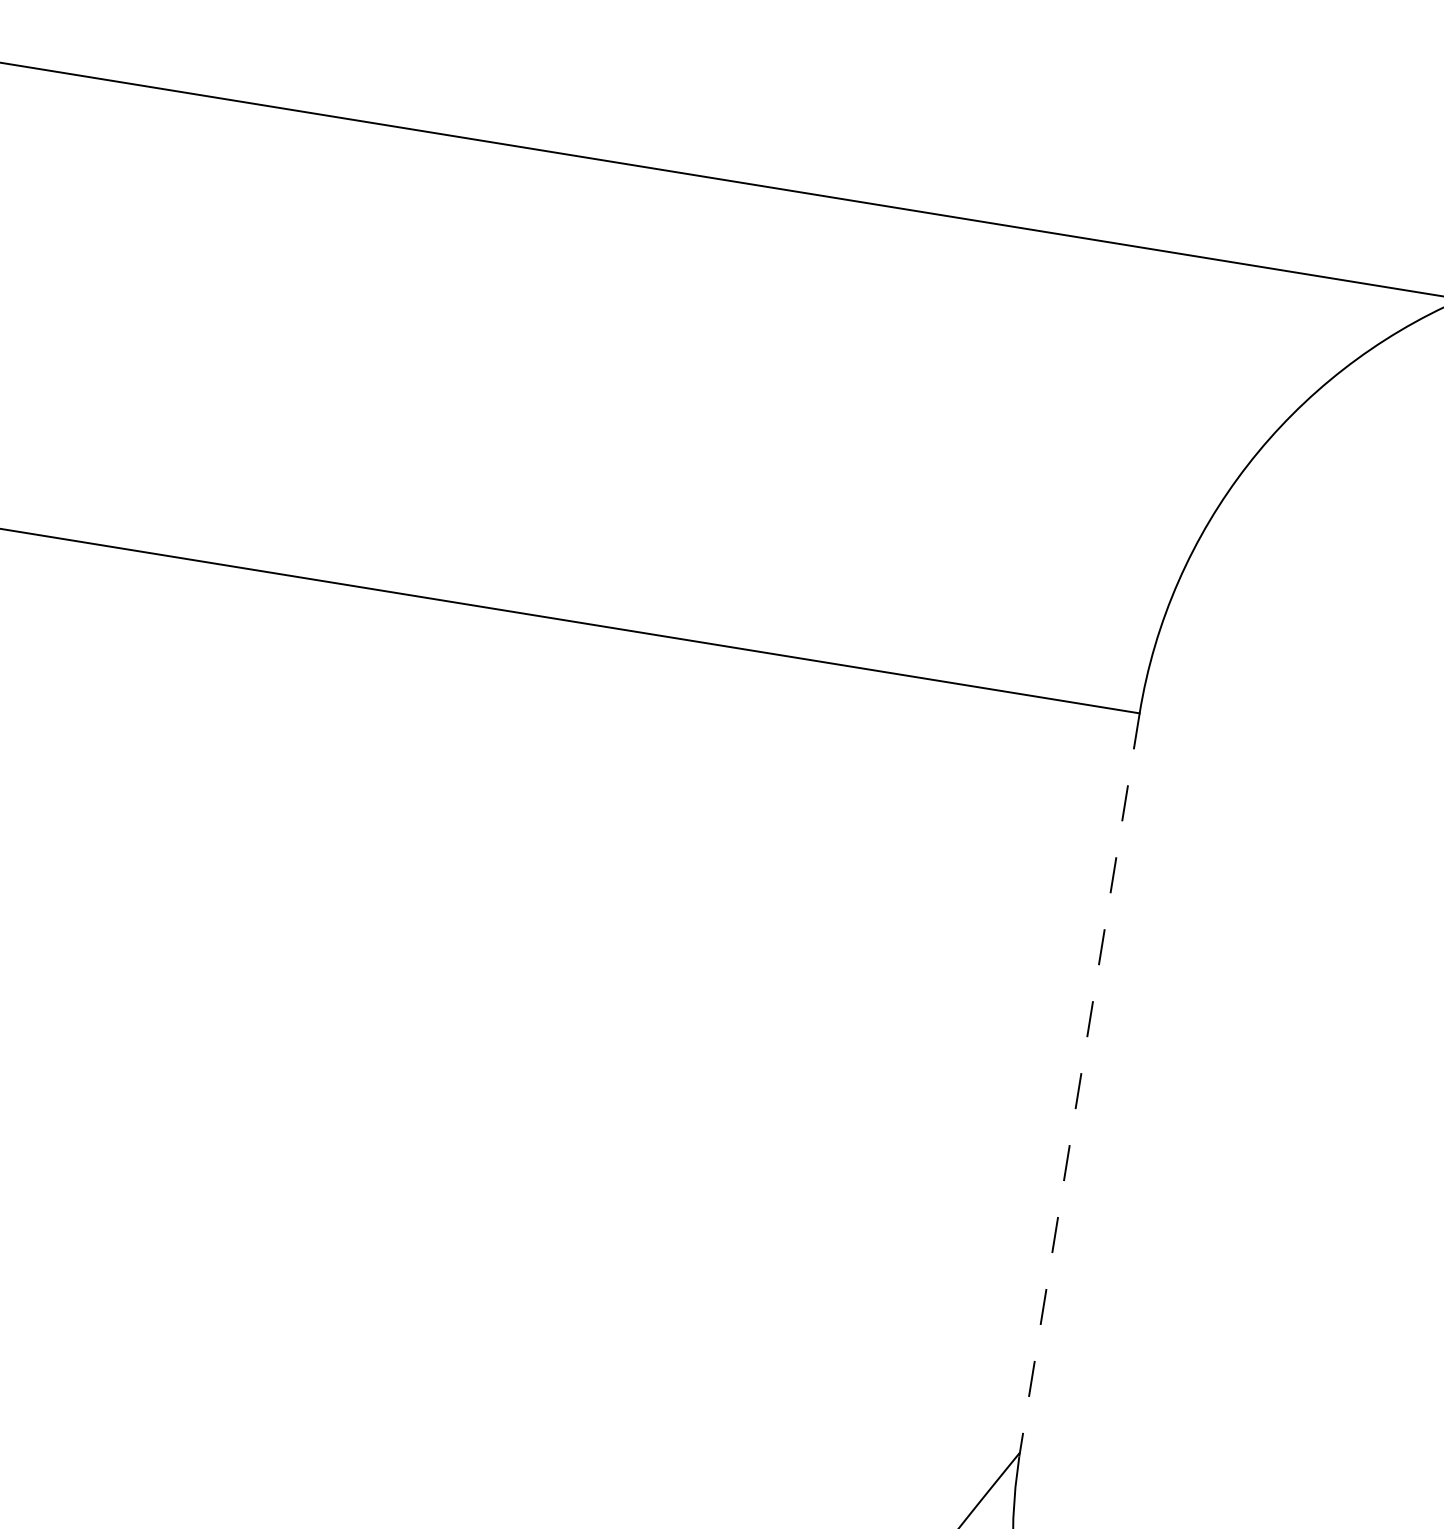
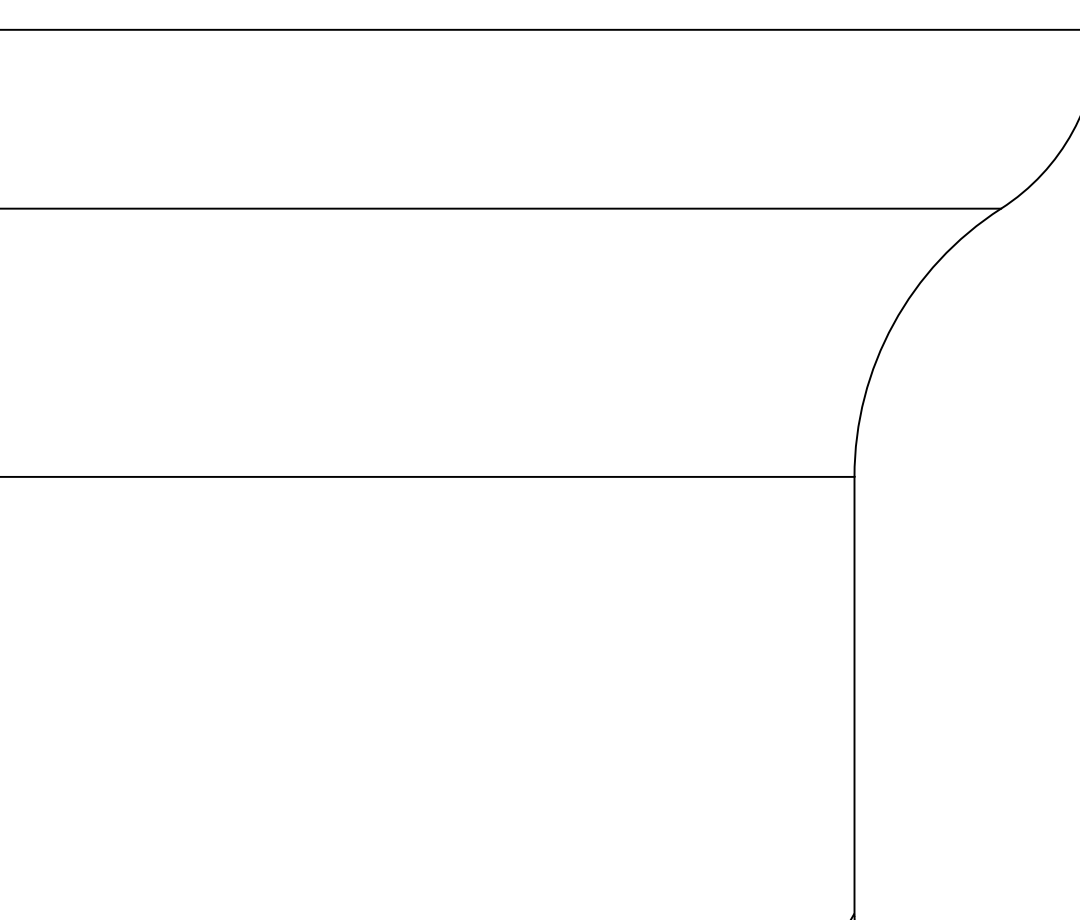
line: (1079, 1085) -> (854, 696), dashed -> solid

